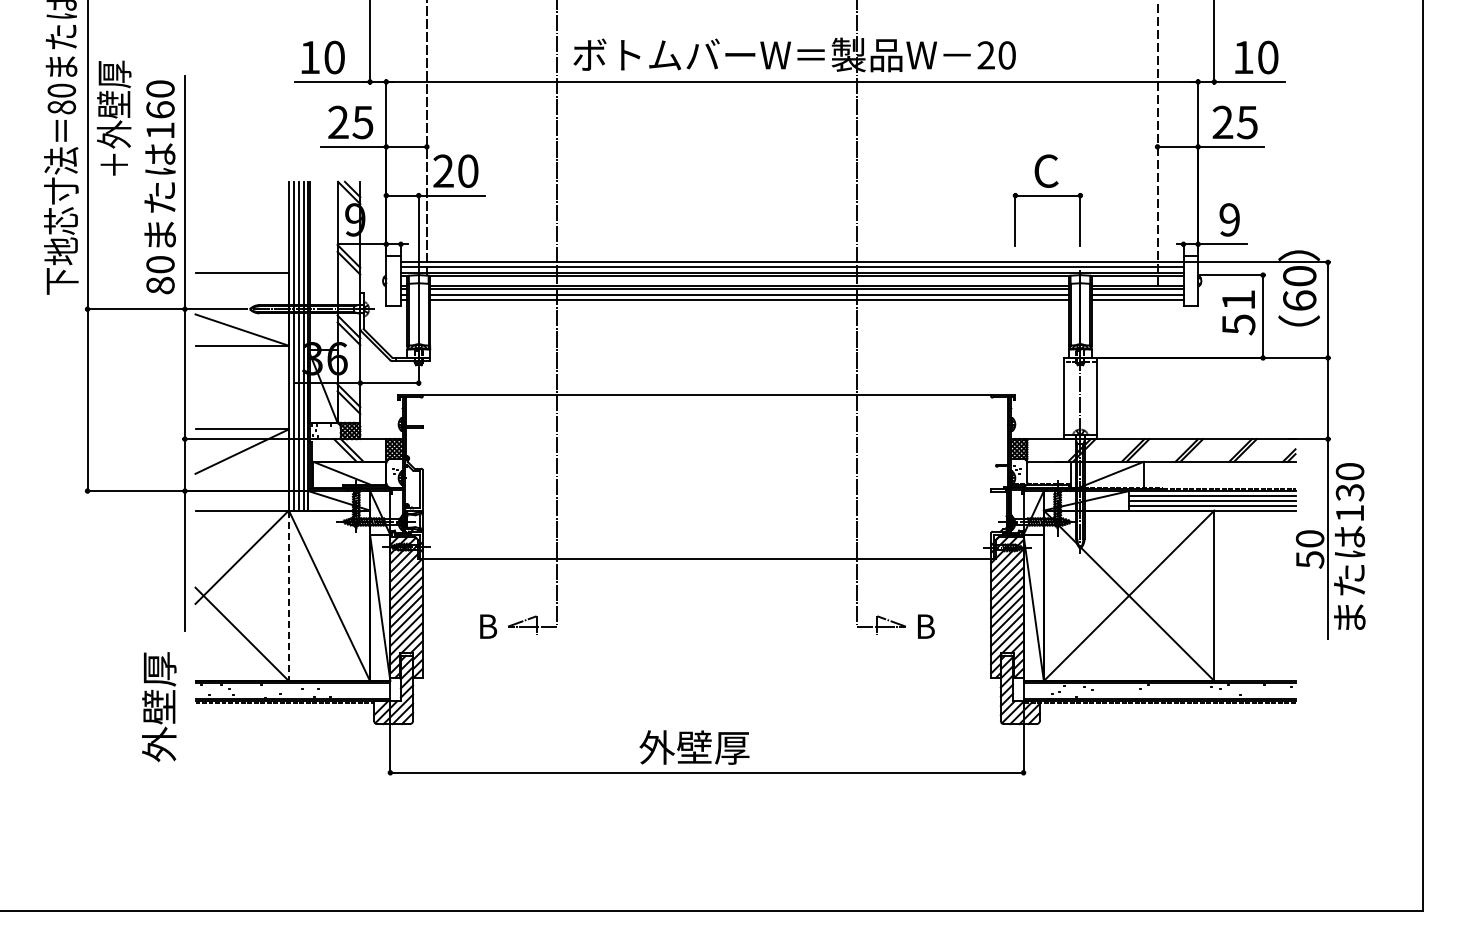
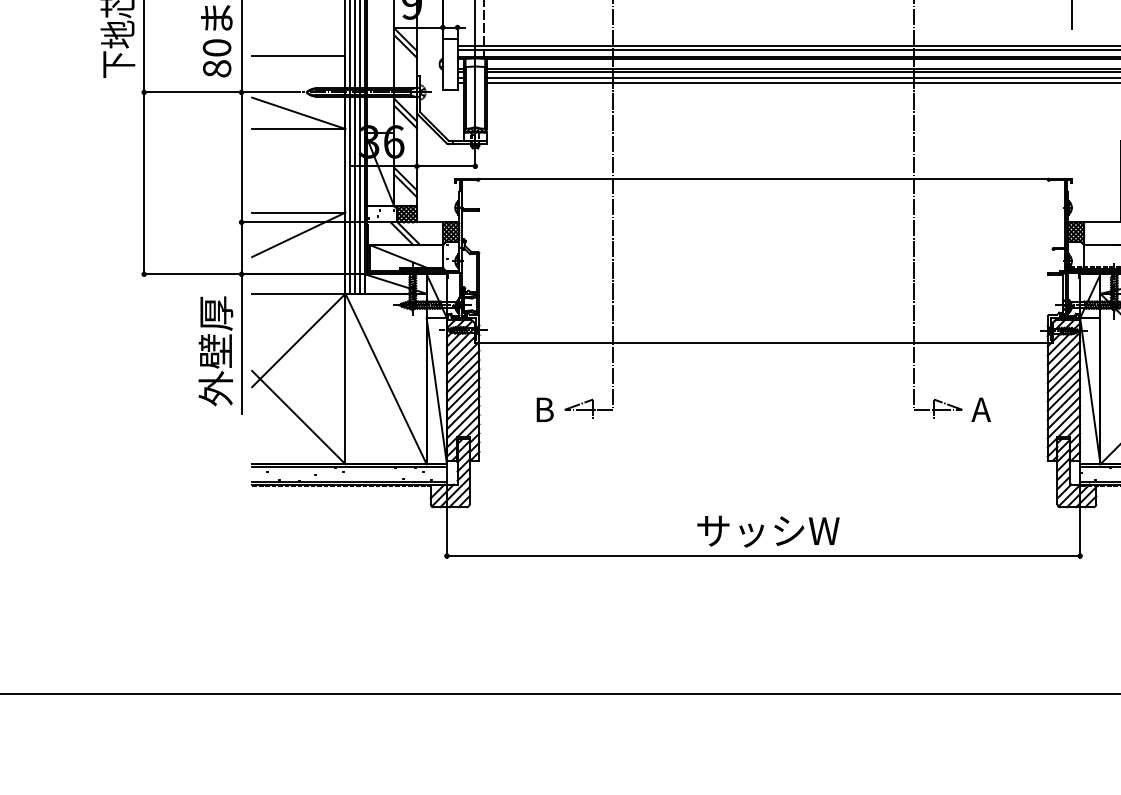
line: (288, 596) -> (345, 379), dashed -> solid
text: (924, 626) -> (981, 409), B -> A
text: (159, 707) -> (216, 351), moved
text: (711, 747) -> (768, 530), 外壁厚 -> サッシW

